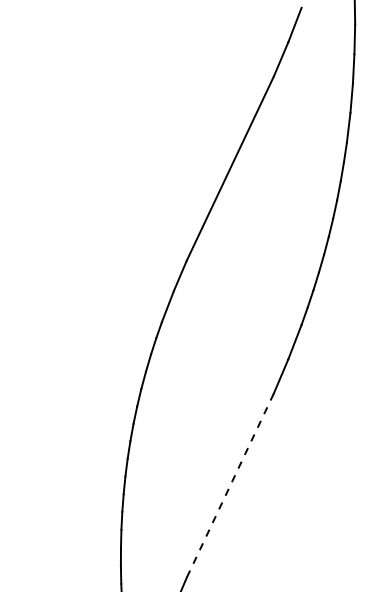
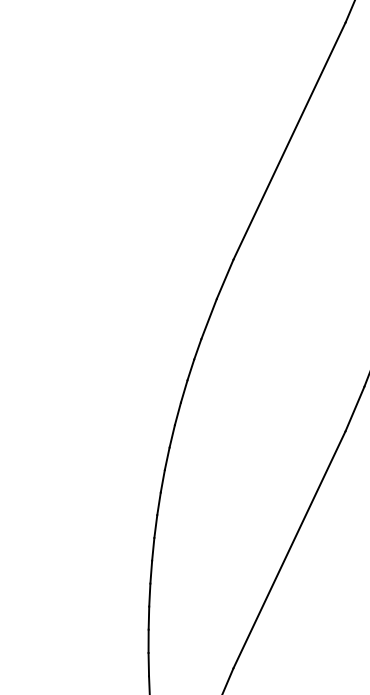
line: (230, 485) -> (289, 549), dashed -> solid

